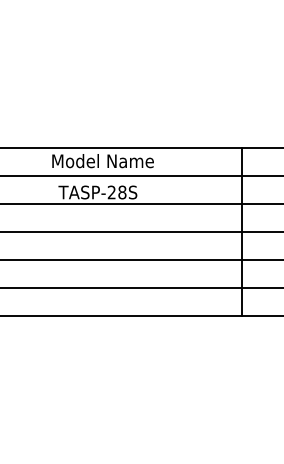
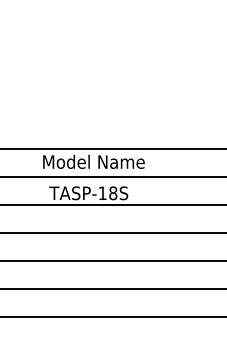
text: (111, 192) -> (102, 193), TASP-28S -> TASP-18S

